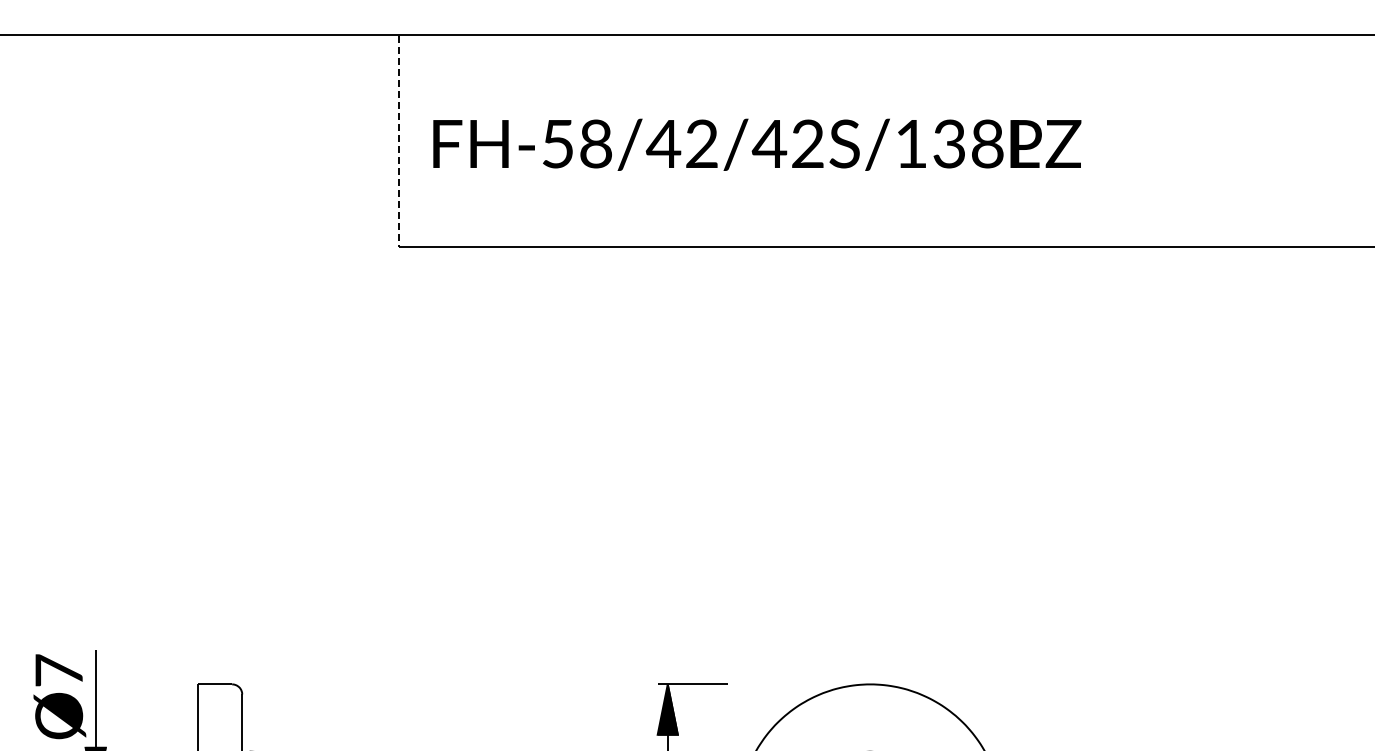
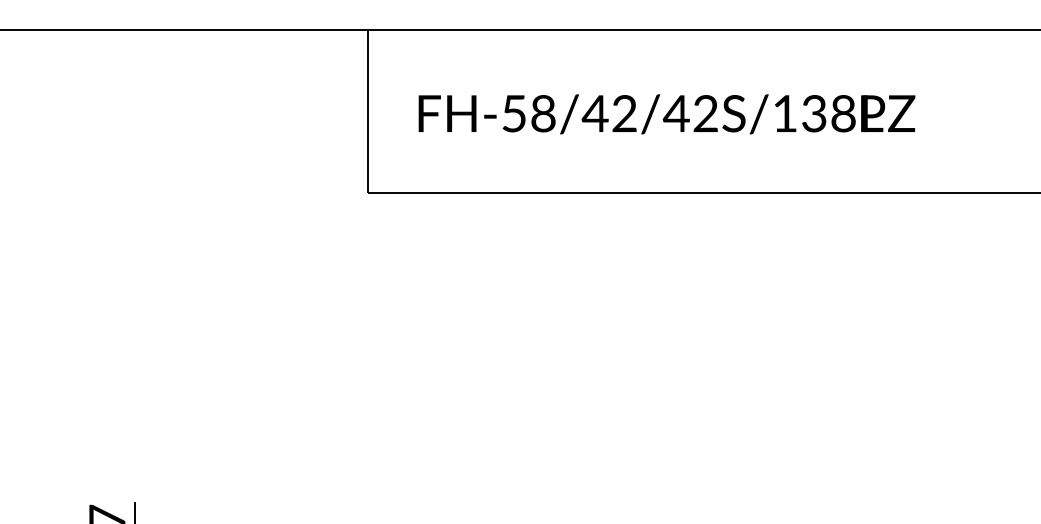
line: (399, 141) -> (368, 111), dashed -> solid
text: (757, 144) -> (667, 114), moved

